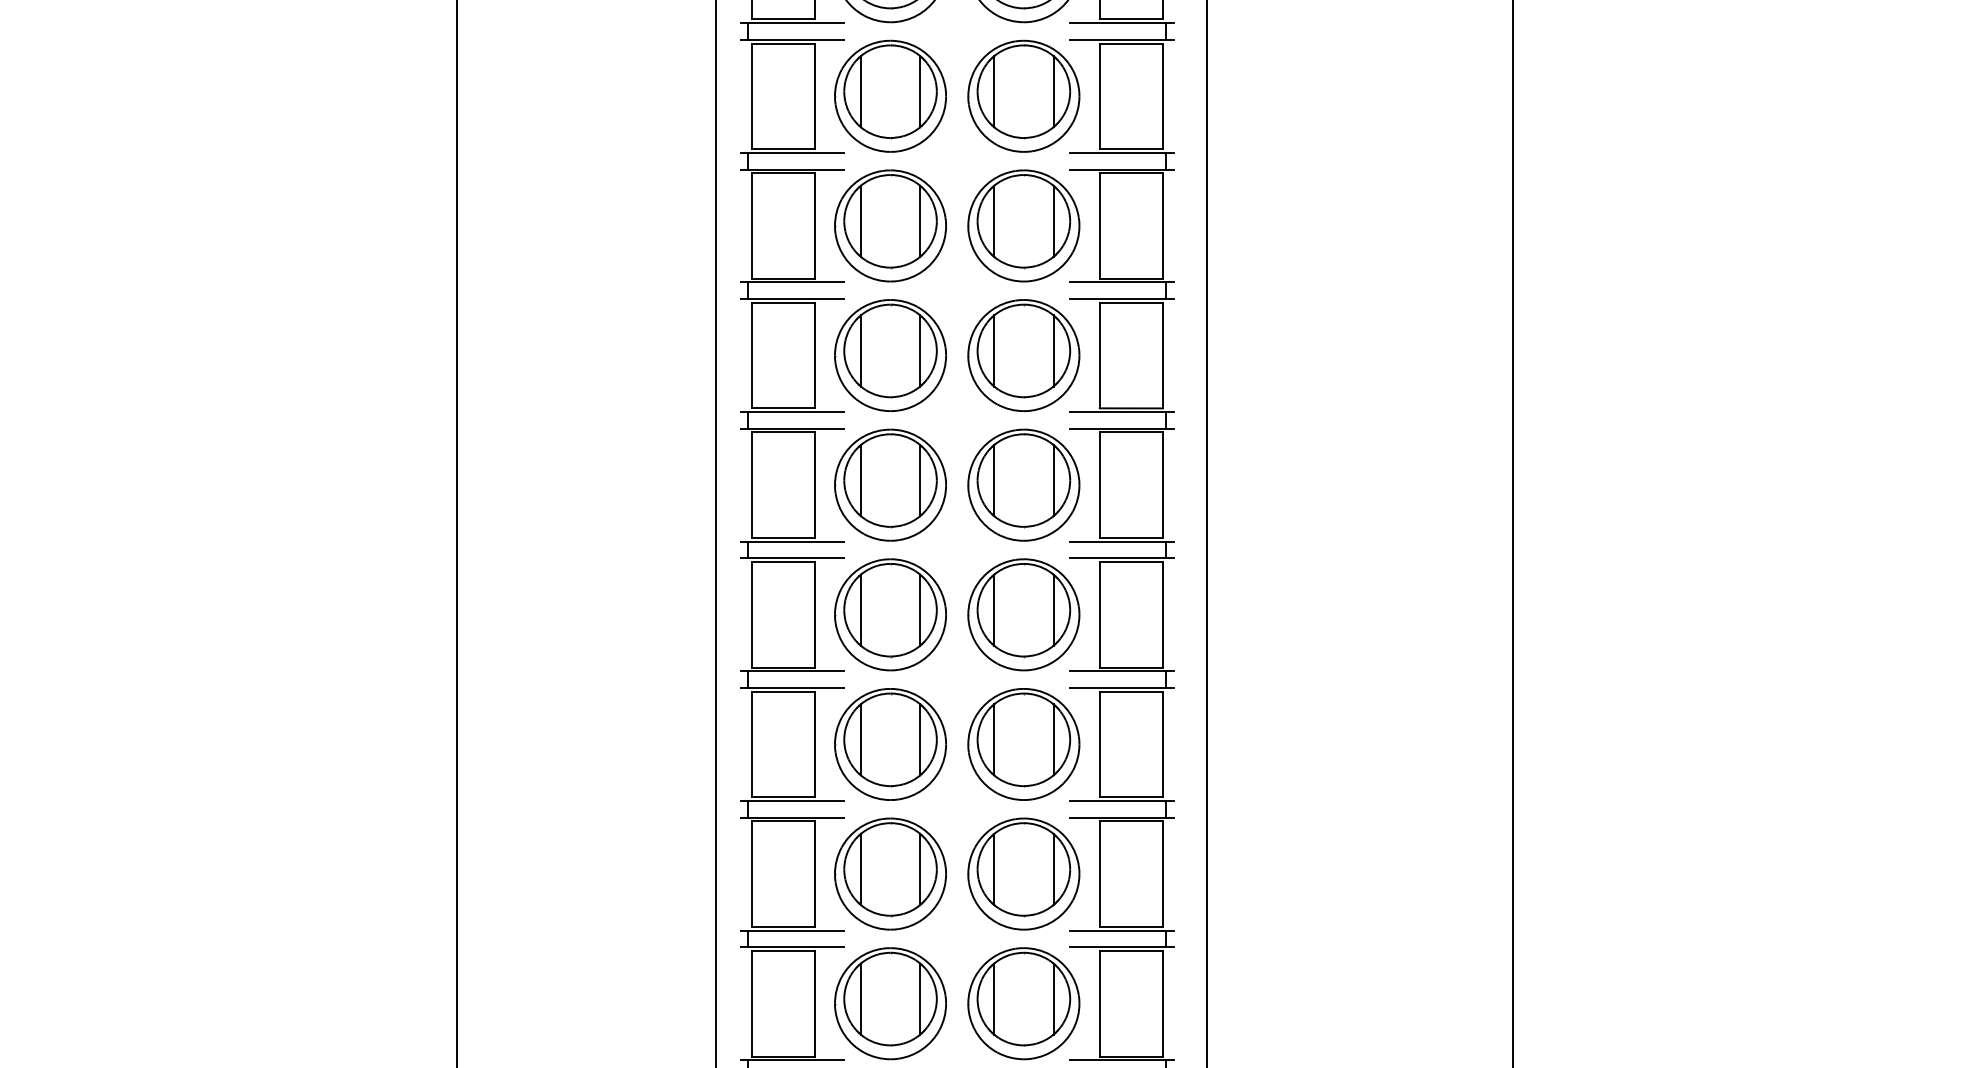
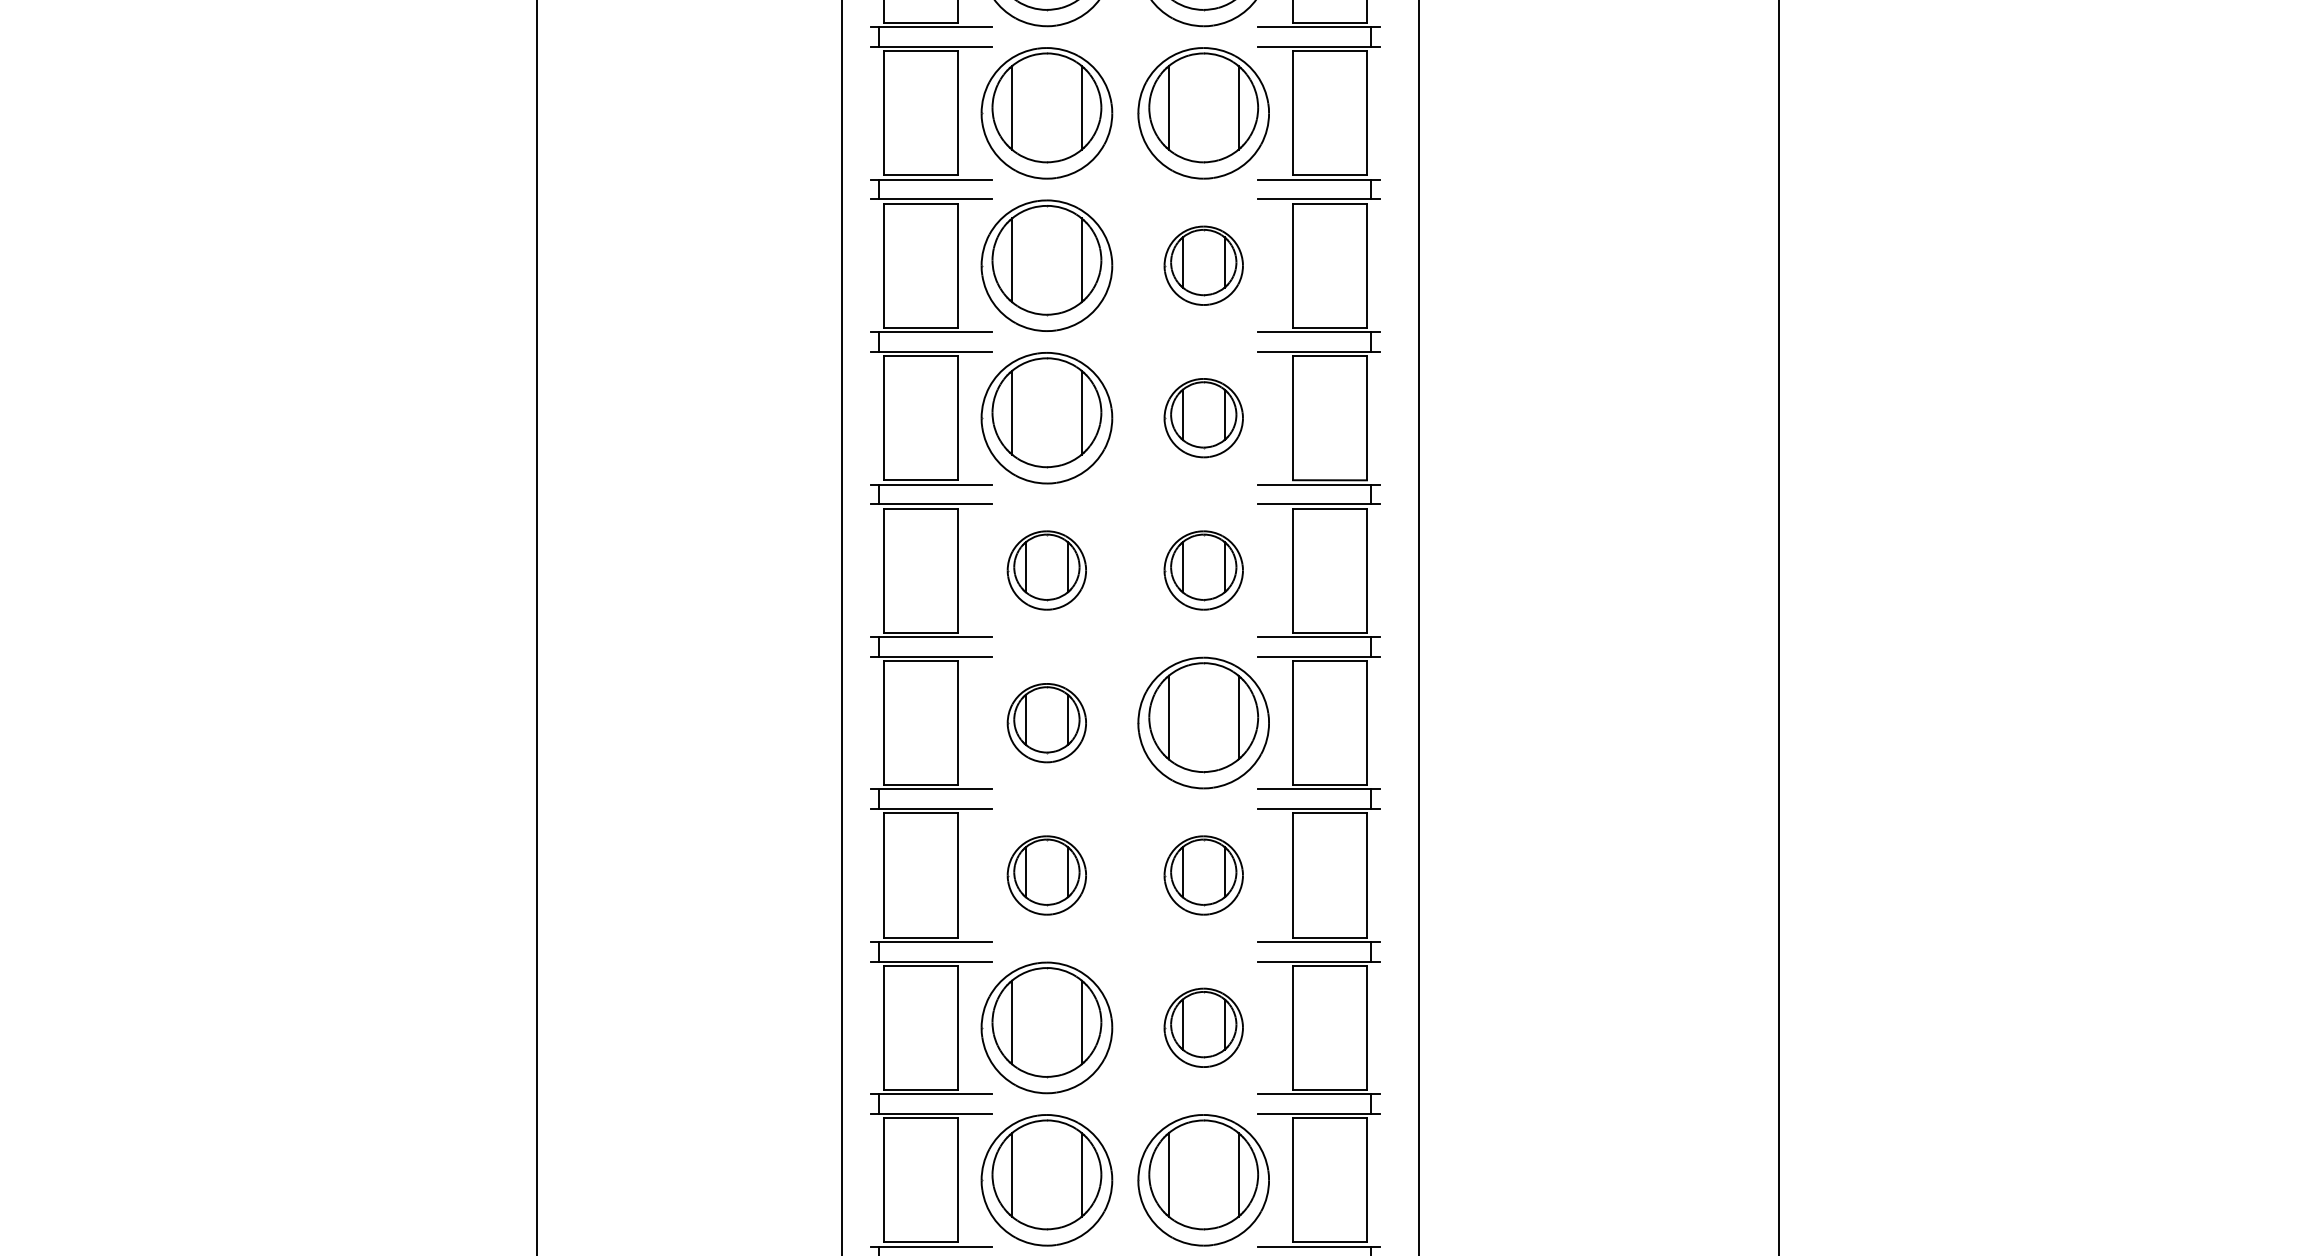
part: (1023, 225) -> (1203, 265), size x0.6
part: (1023, 355) -> (1203, 418), size x0.6
part: (890, 484) -> (1046, 569), size x0.6
part: (1023, 484) -> (1203, 569), size x0.6
part: (890, 614) -> (1046, 722), size x0.6
part: (890, 744) -> (1046, 875), size x0.6
part: (1023, 744) -> (1203, 875), size x0.6
part: (1023, 873) -> (1203, 1027), size x0.6

